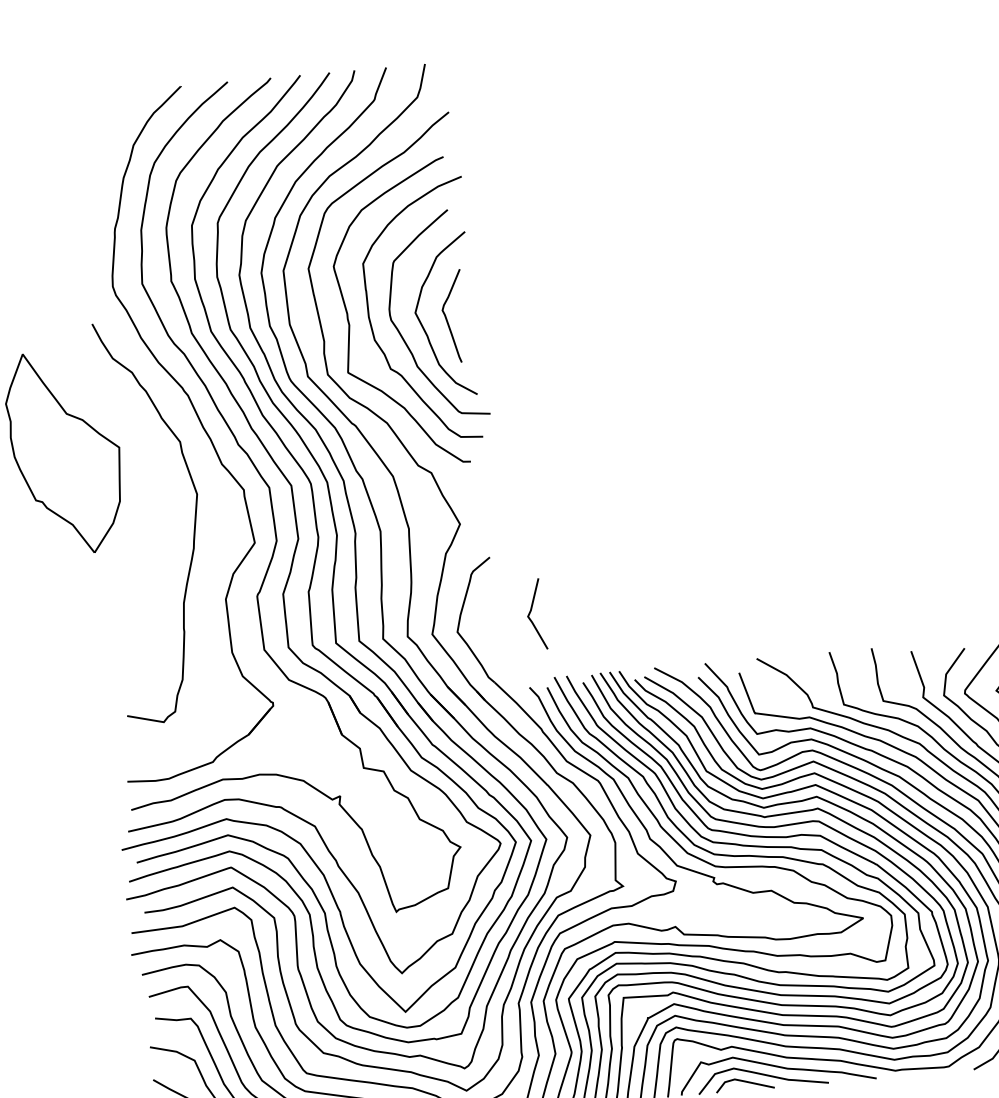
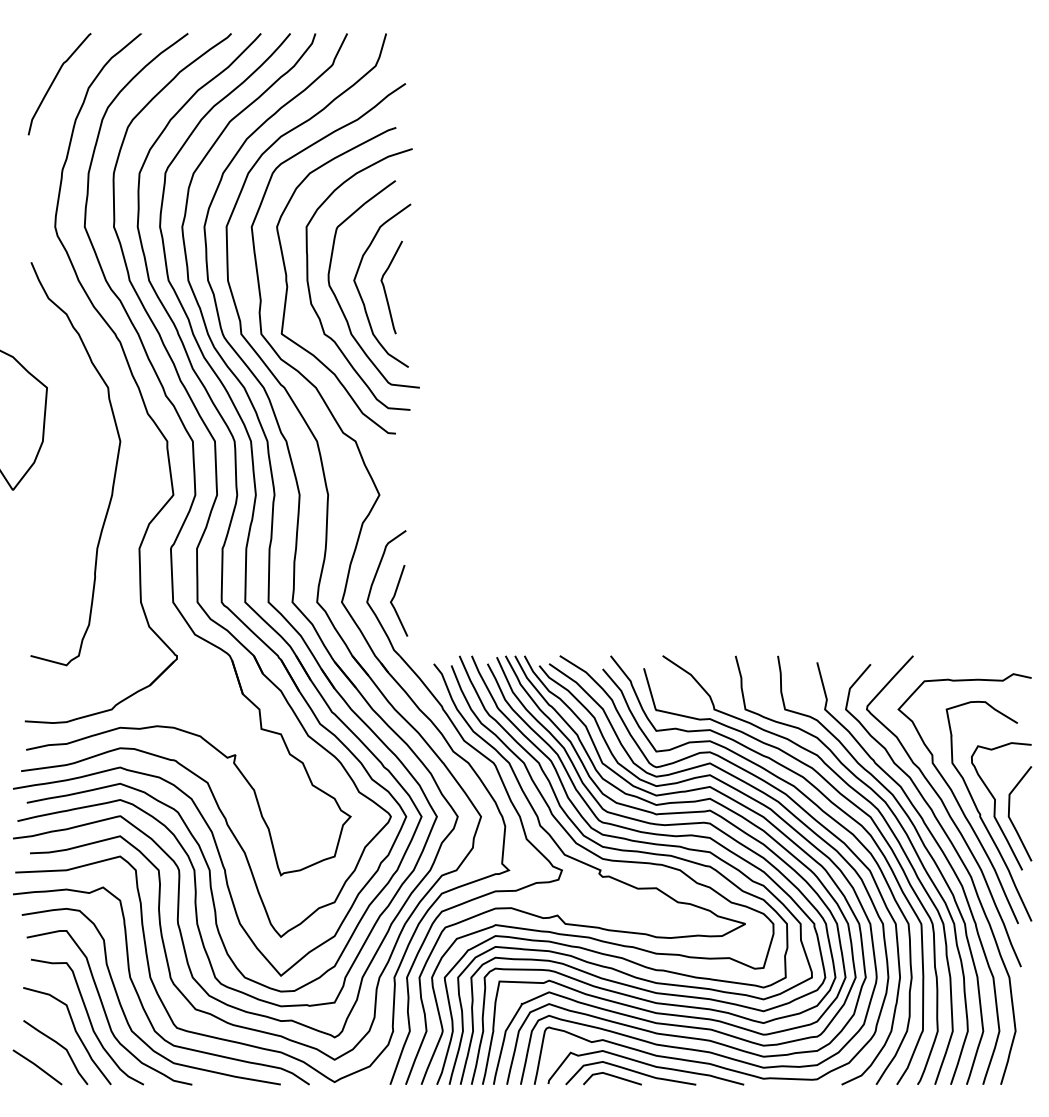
curve: (98, 141) -> (54, 81), added
line: (531, 612) -> (394, 598), moved

